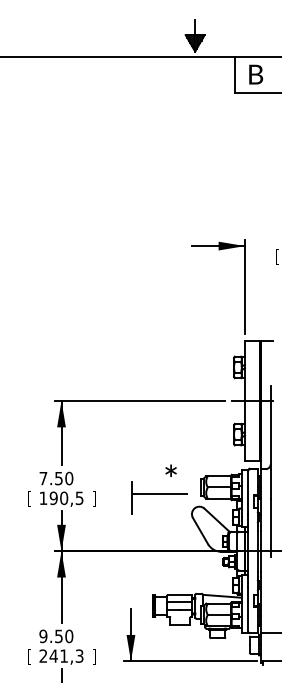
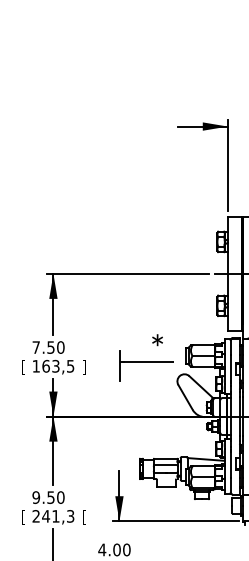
text: (58, 498) -> (50, 366), 190,5 -> 163,5
text: (94, 656) -> (84, 516), ] -> [

